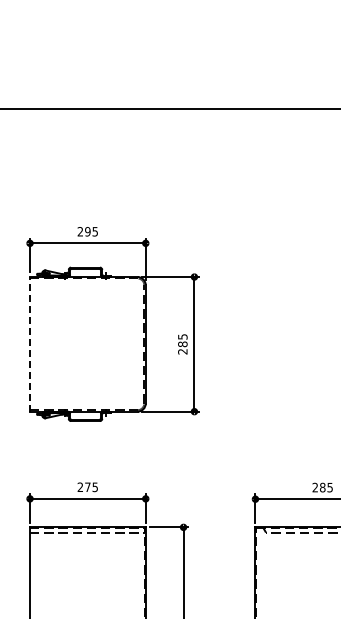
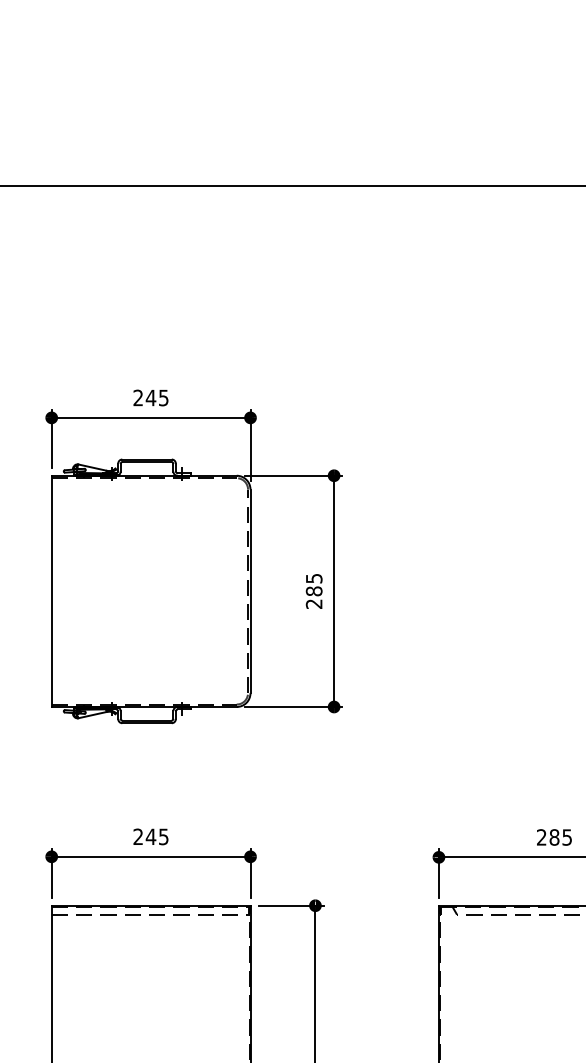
text: (87, 231) -> (150, 397), 295 -> 245
line: (30, 343) -> (52, 589), dashed -> solid
text: (87, 486) -> (150, 835), 275 -> 245

